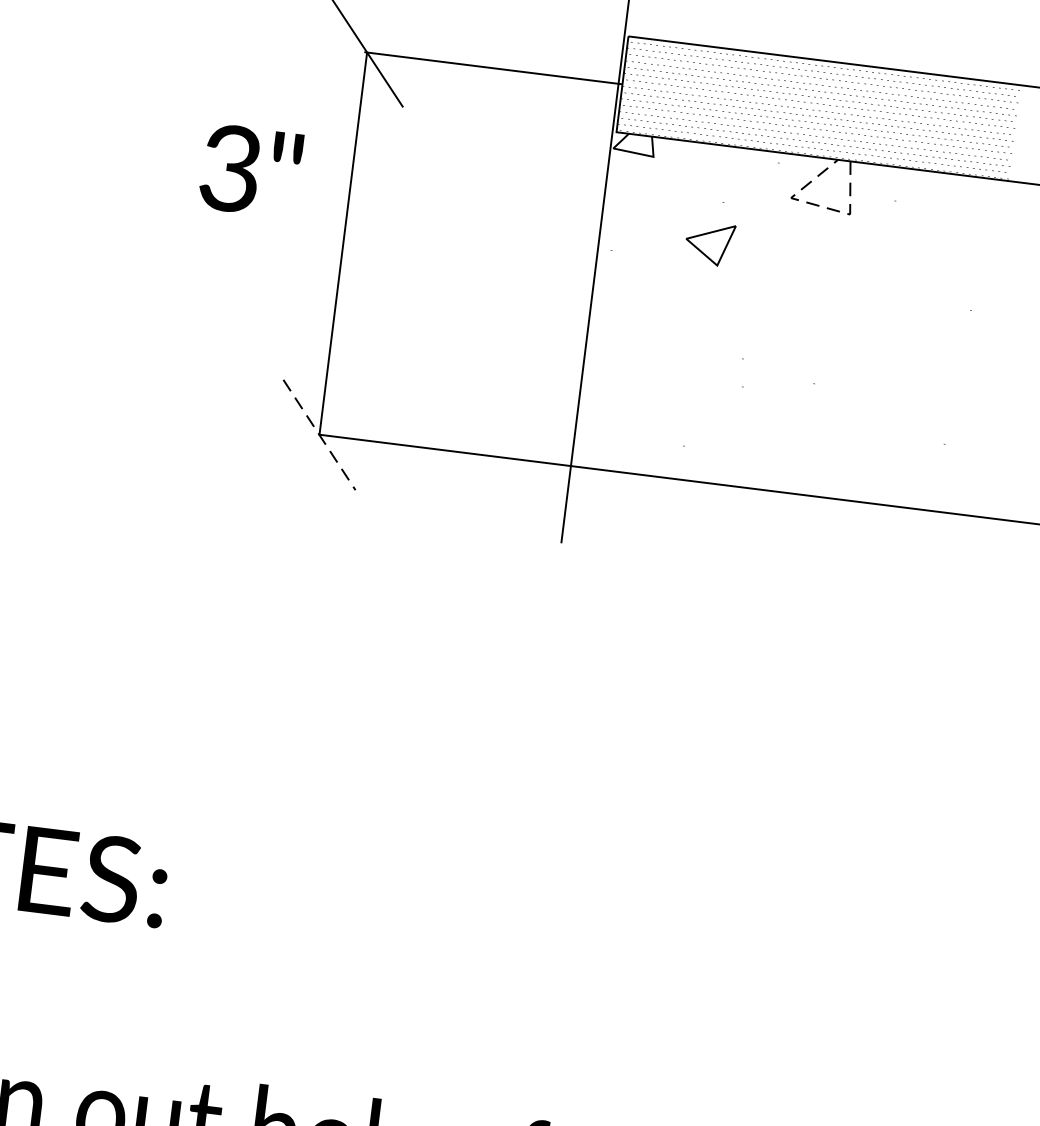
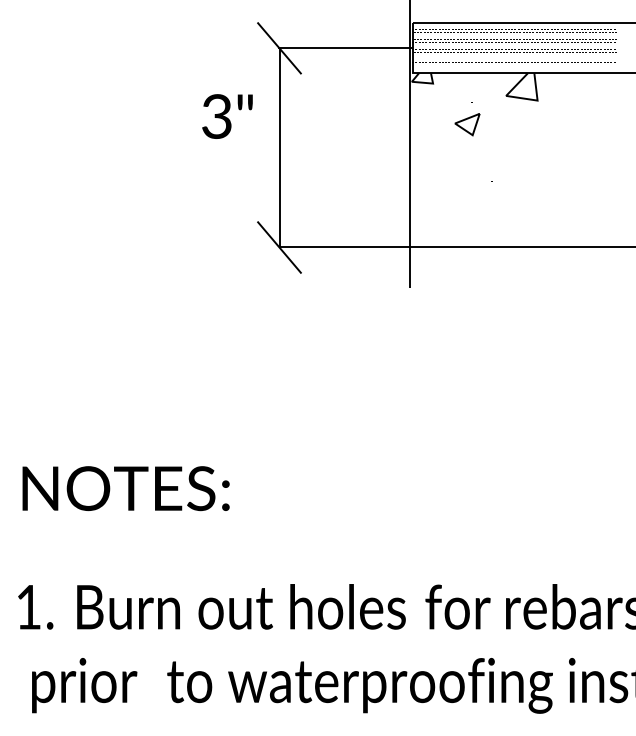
line: (816, 204) -> (519, 97), dashed -> solid
line: (319, 434) -> (279, 247), dashed -> solid

